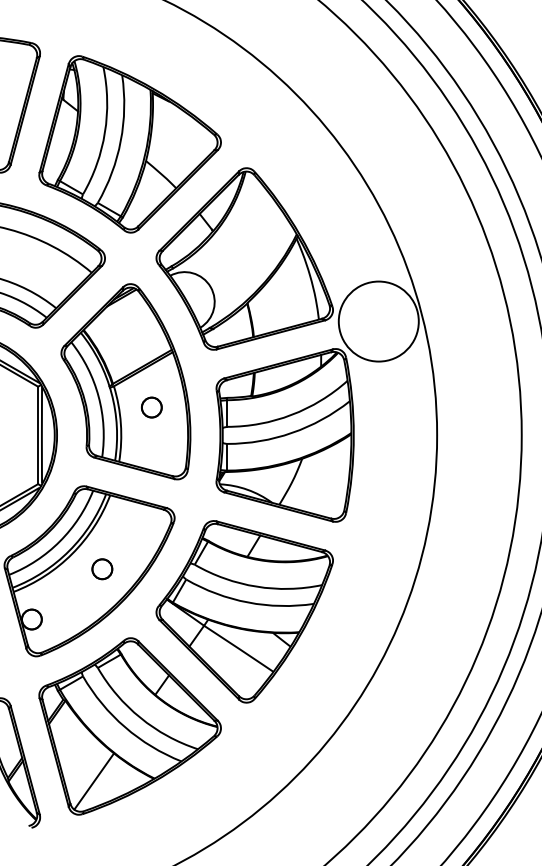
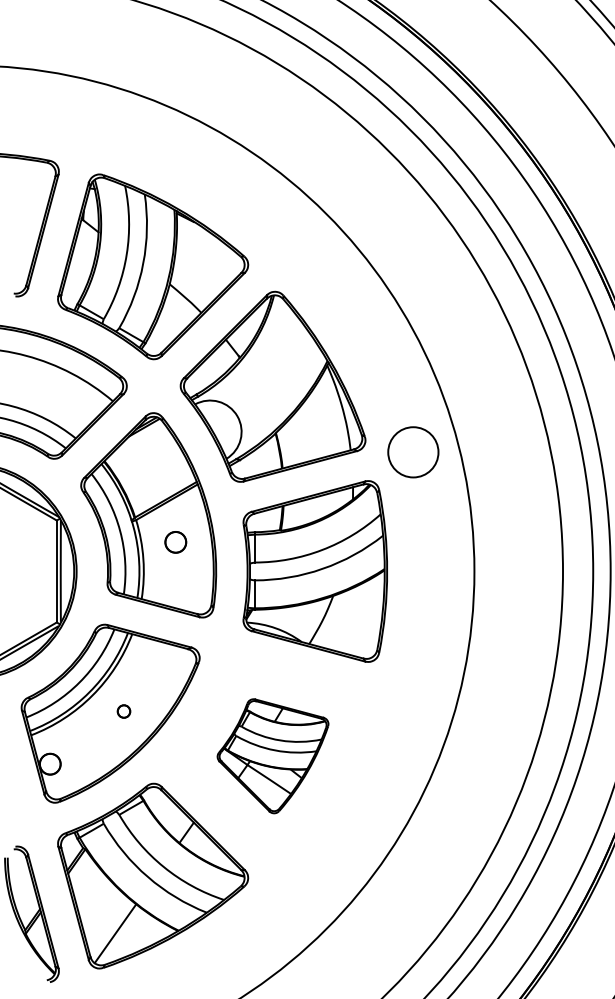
circle: (378, 321) -> (413, 452), size x0.6
part: (101, 569) -> (123, 711), size x0.6
part: (244, 612) -> (272, 756), size x0.6

